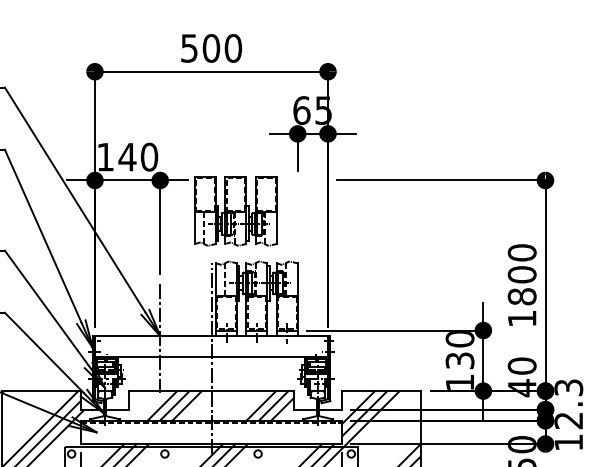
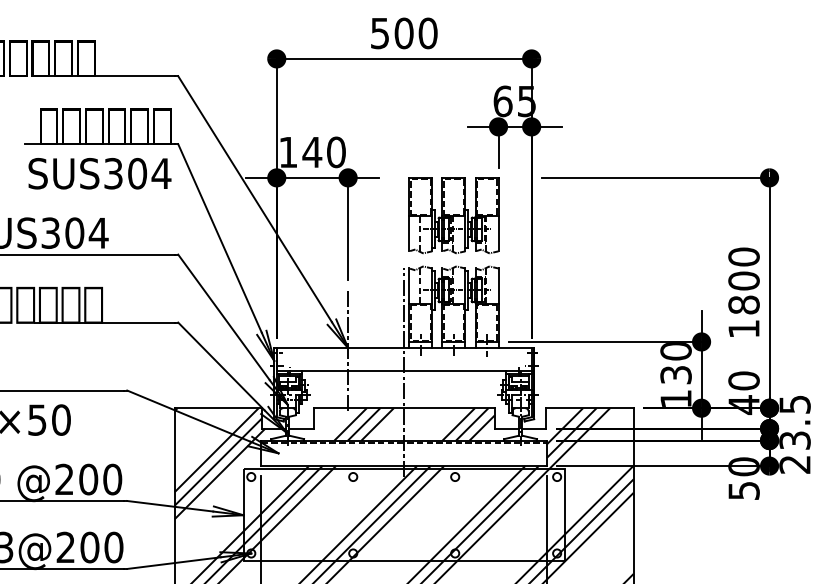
part: (235, 211) -> (453, 215), moved
text: (568, 415) -> (794, 434), 12.3 -> 23.5

